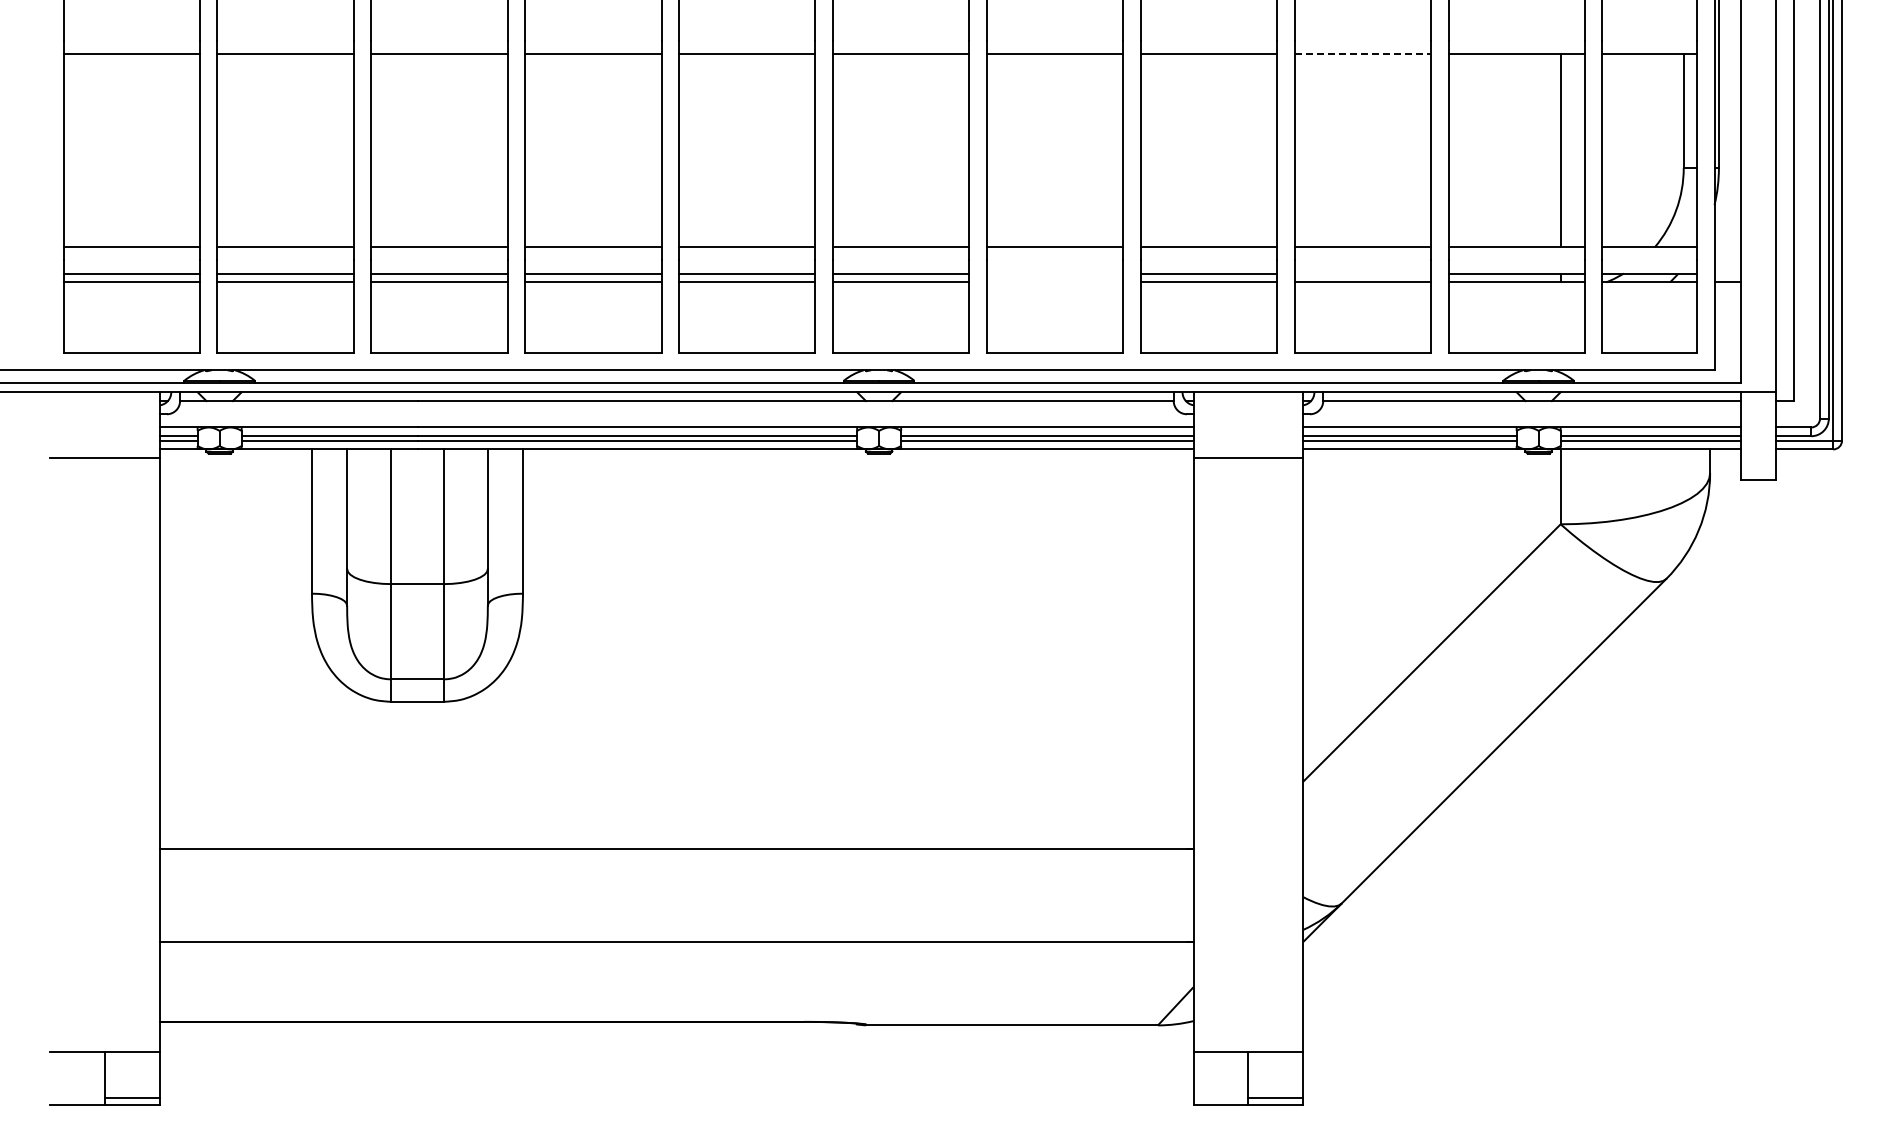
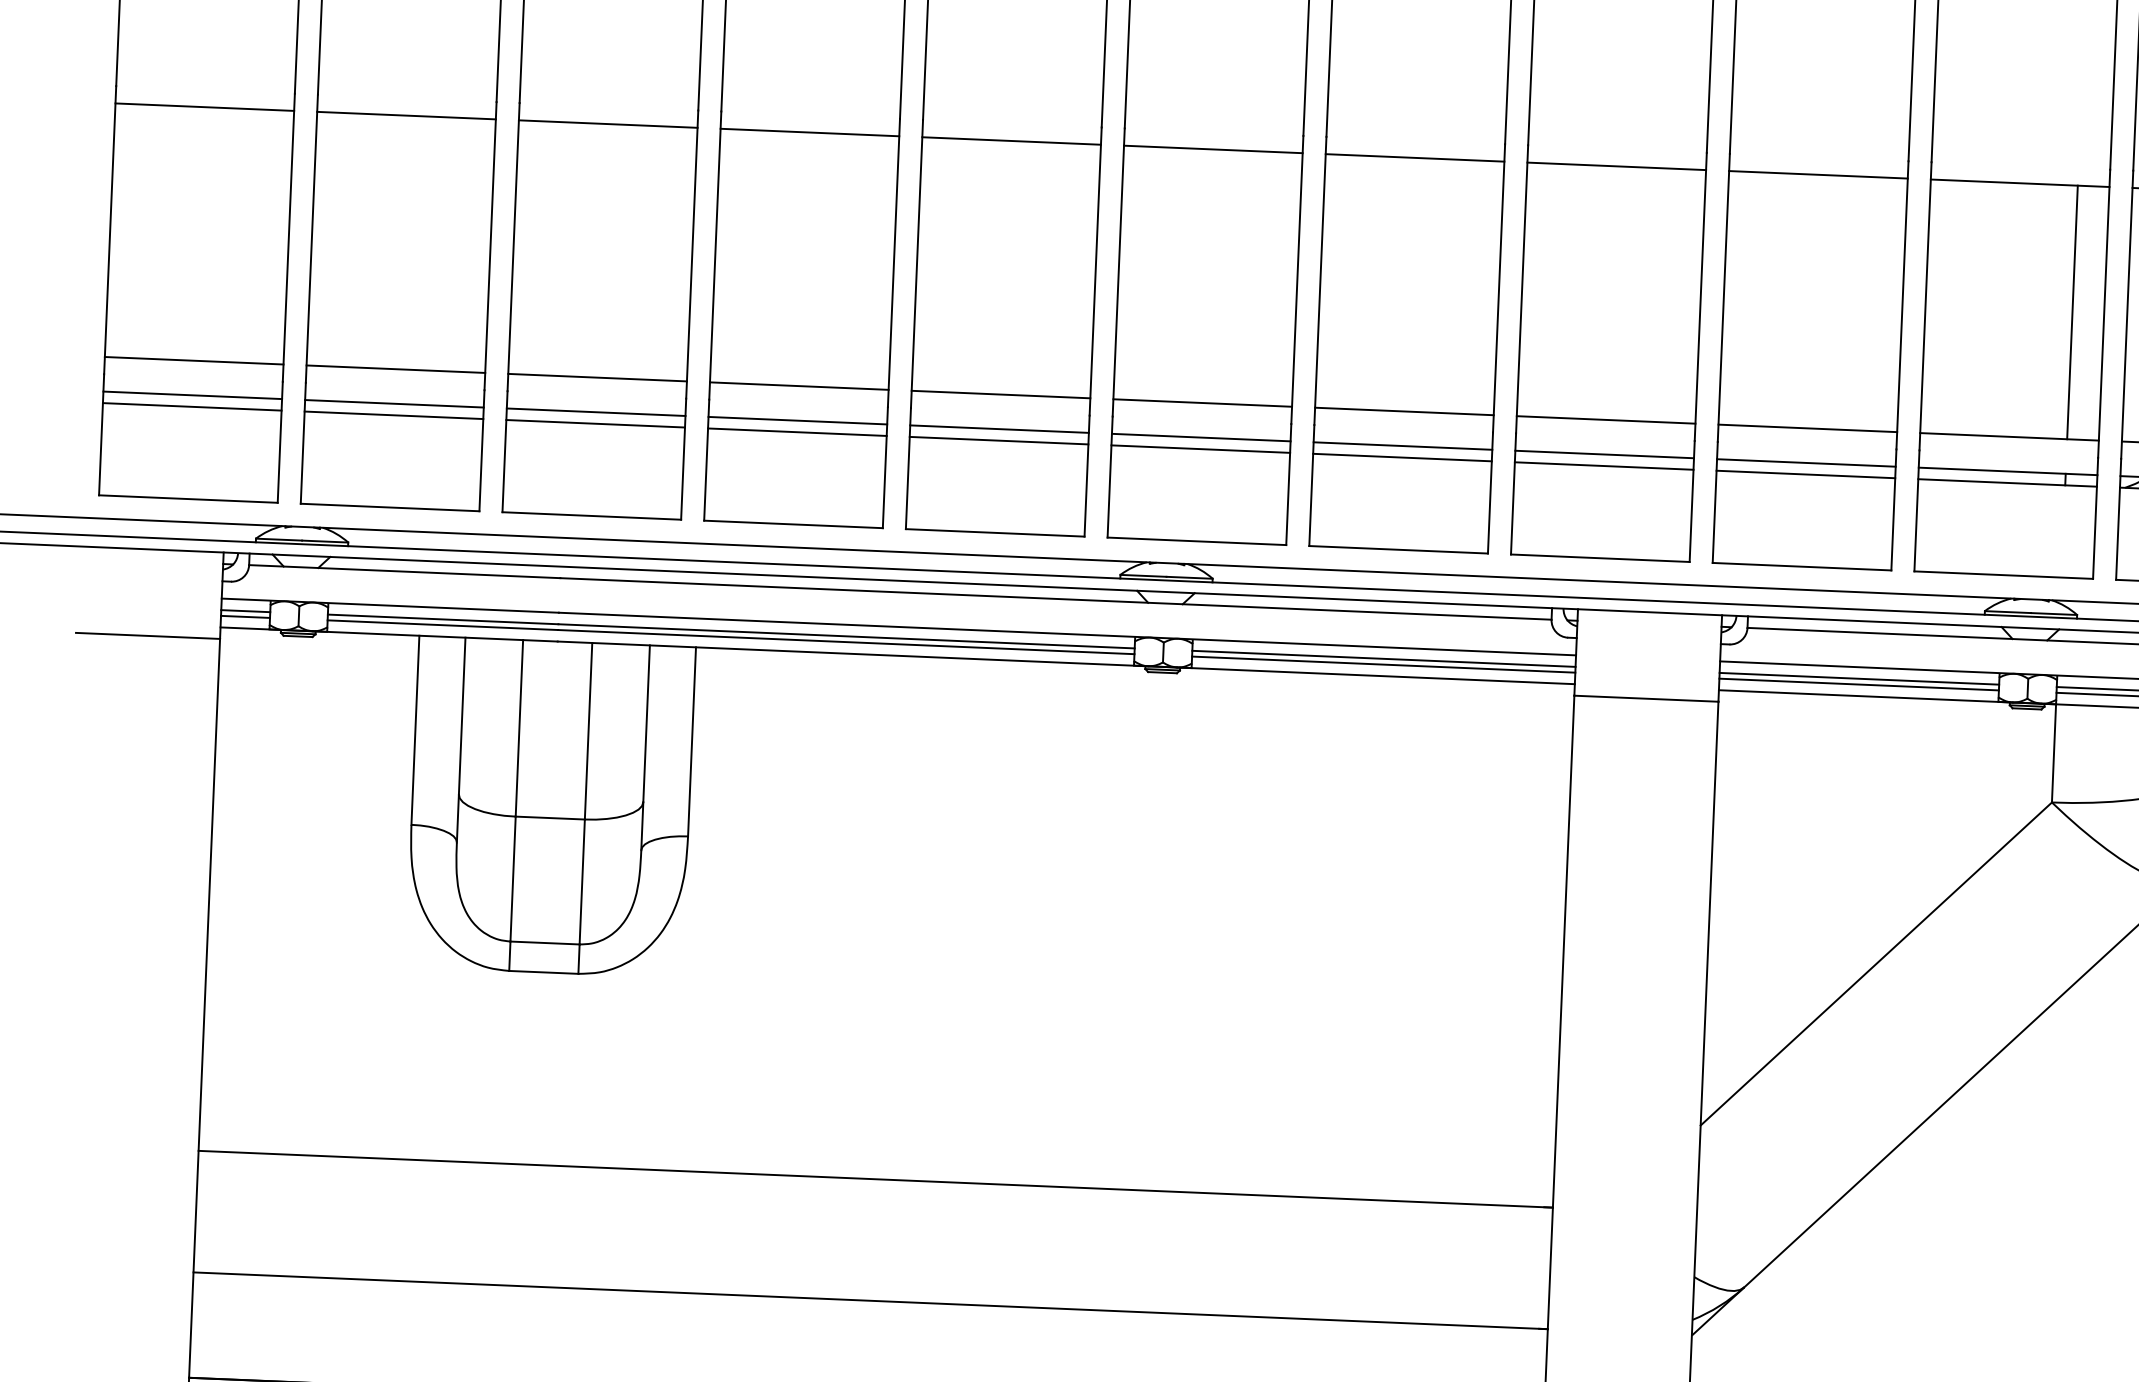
line: (1363, 53) -> (1819, 174), dashed -> solid
line: (1054, 273) -> (1402, 445), added
line: (1362, 273) -> (1806, 462), added
line: (1054, 282) -> (1401, 457), added

